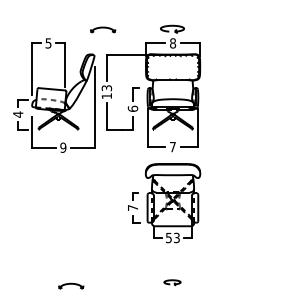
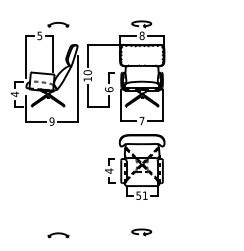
part: (103, 29) -> (58, 24), moved
text: (106, 88) -> (87, 72), 13 -> 10
text: (133, 207) -> (109, 170), 7 -> 4
text: (176, 237) -> (145, 195), 53 -> 51
part: (172, 282) -> (141, 232), size x1.43

